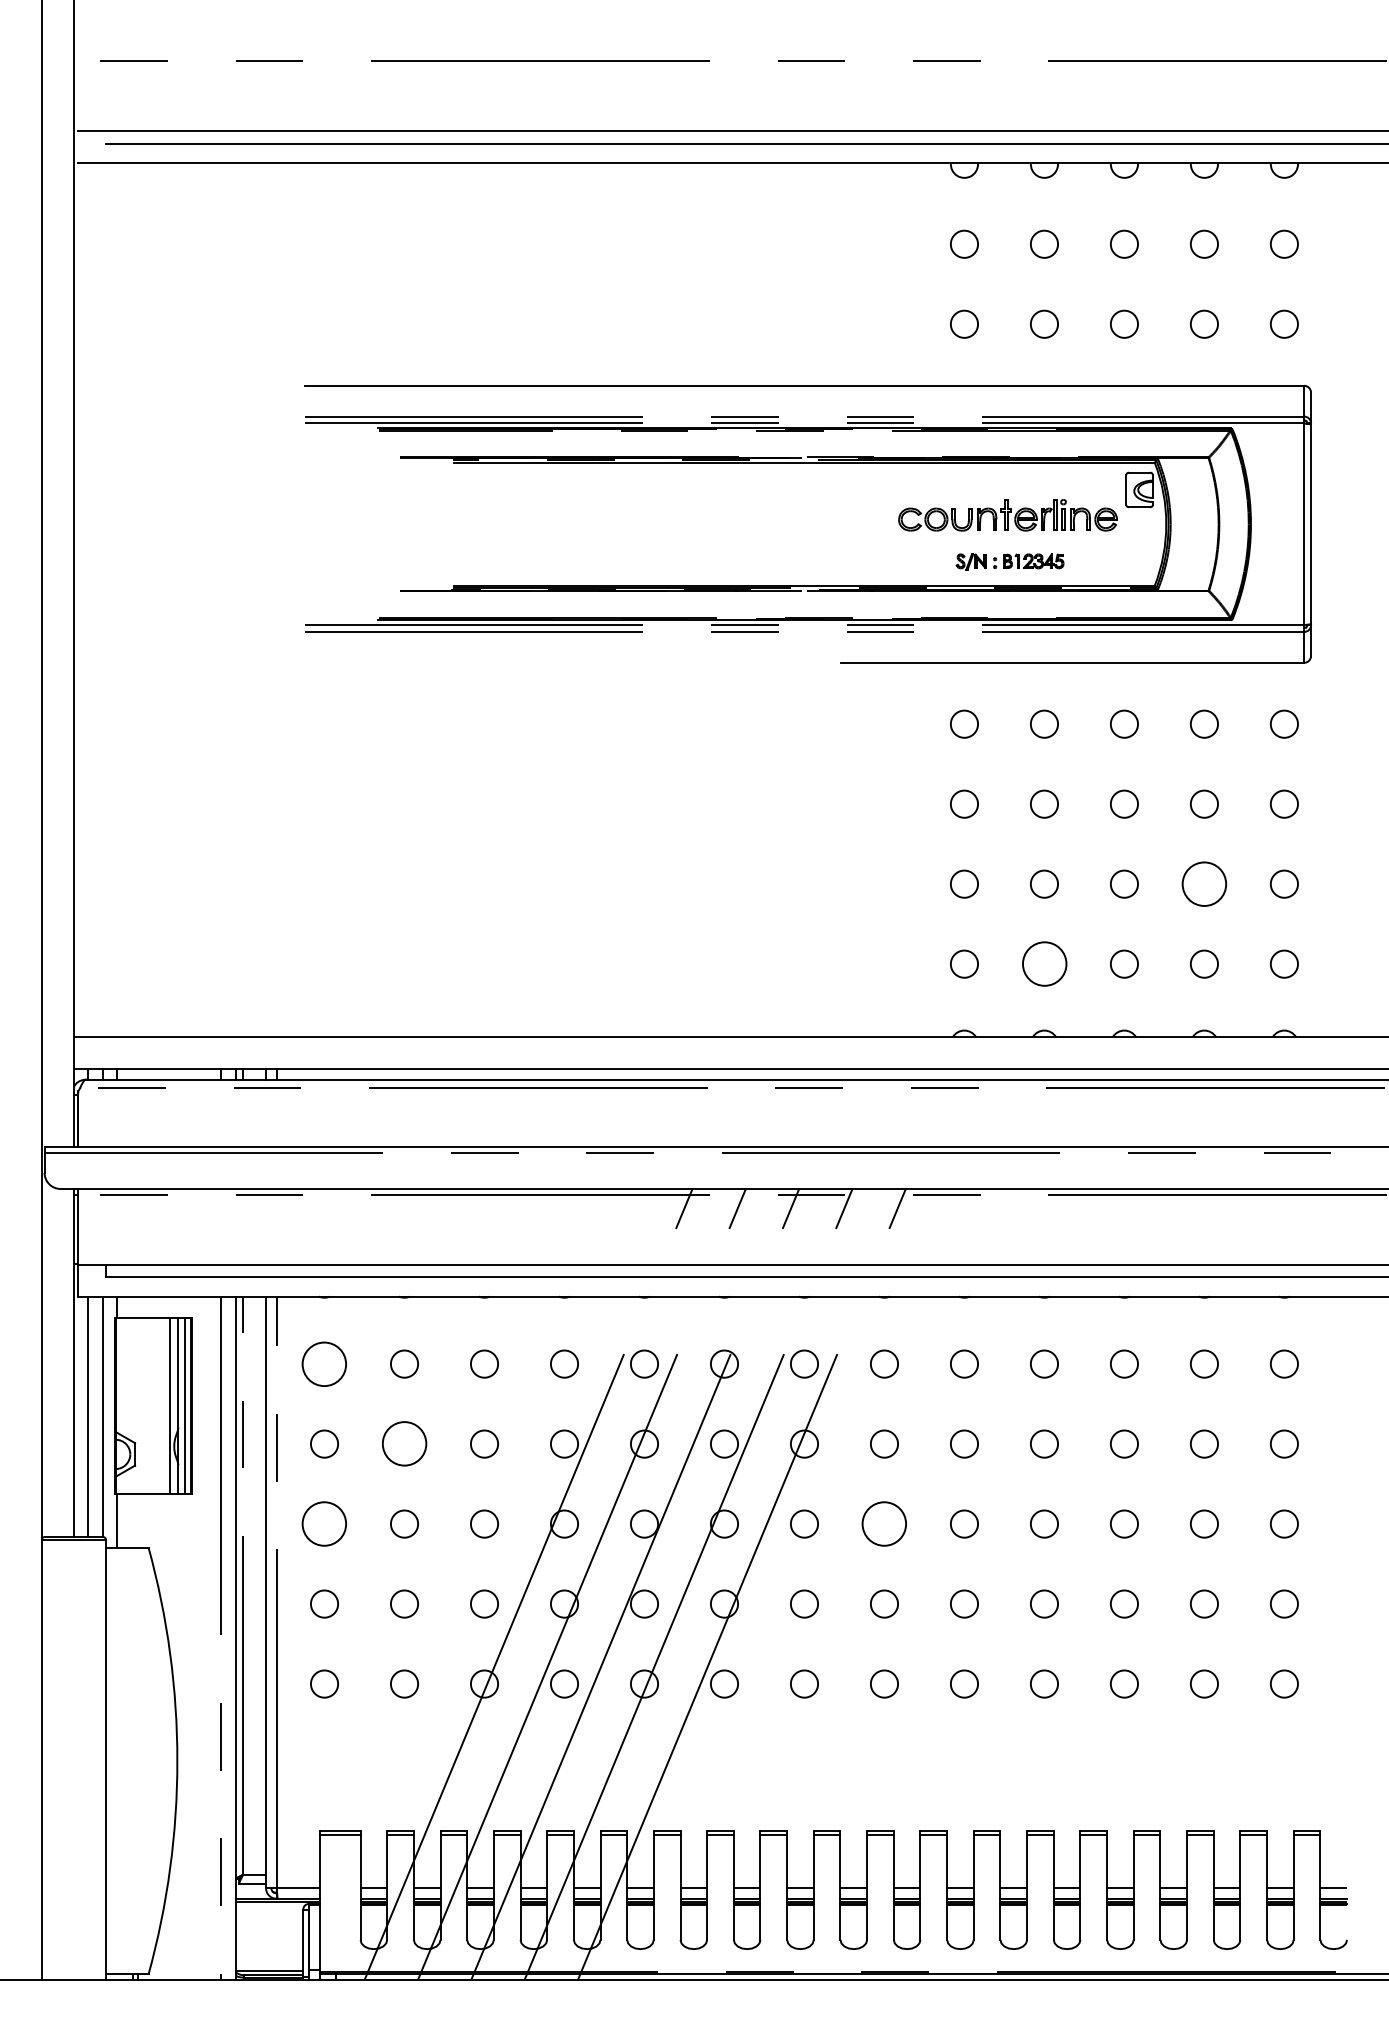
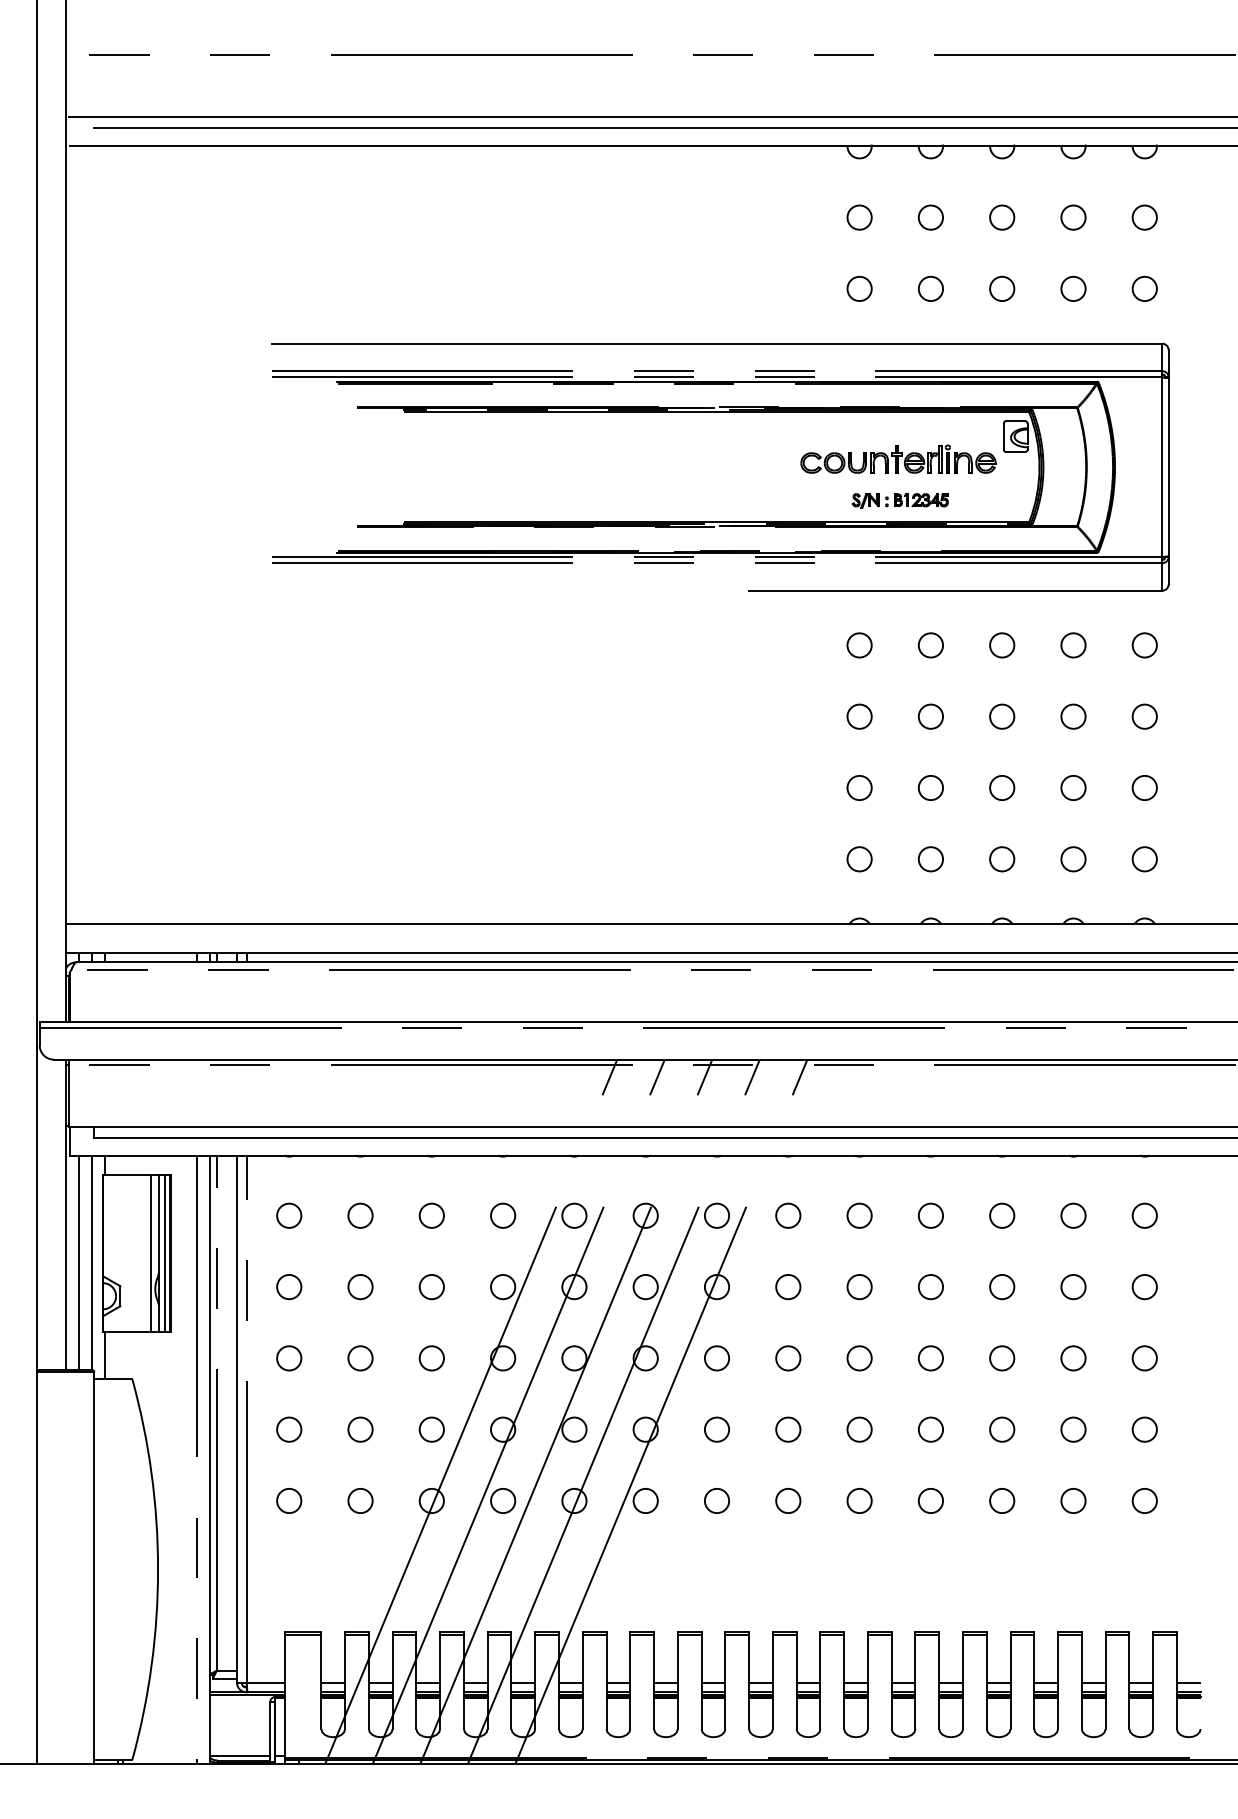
circle: (1204, 883) -> (1073, 787), size x0.62
circle: (1043, 964) -> (930, 859), size x0.62
circle: (324, 1363) -> (289, 1215), size x0.62
circle: (404, 1444) -> (360, 1287), size x0.62
circle: (324, 1524) -> (289, 1358), size x0.62
circle: (884, 1524) -> (788, 1358), size x0.62

